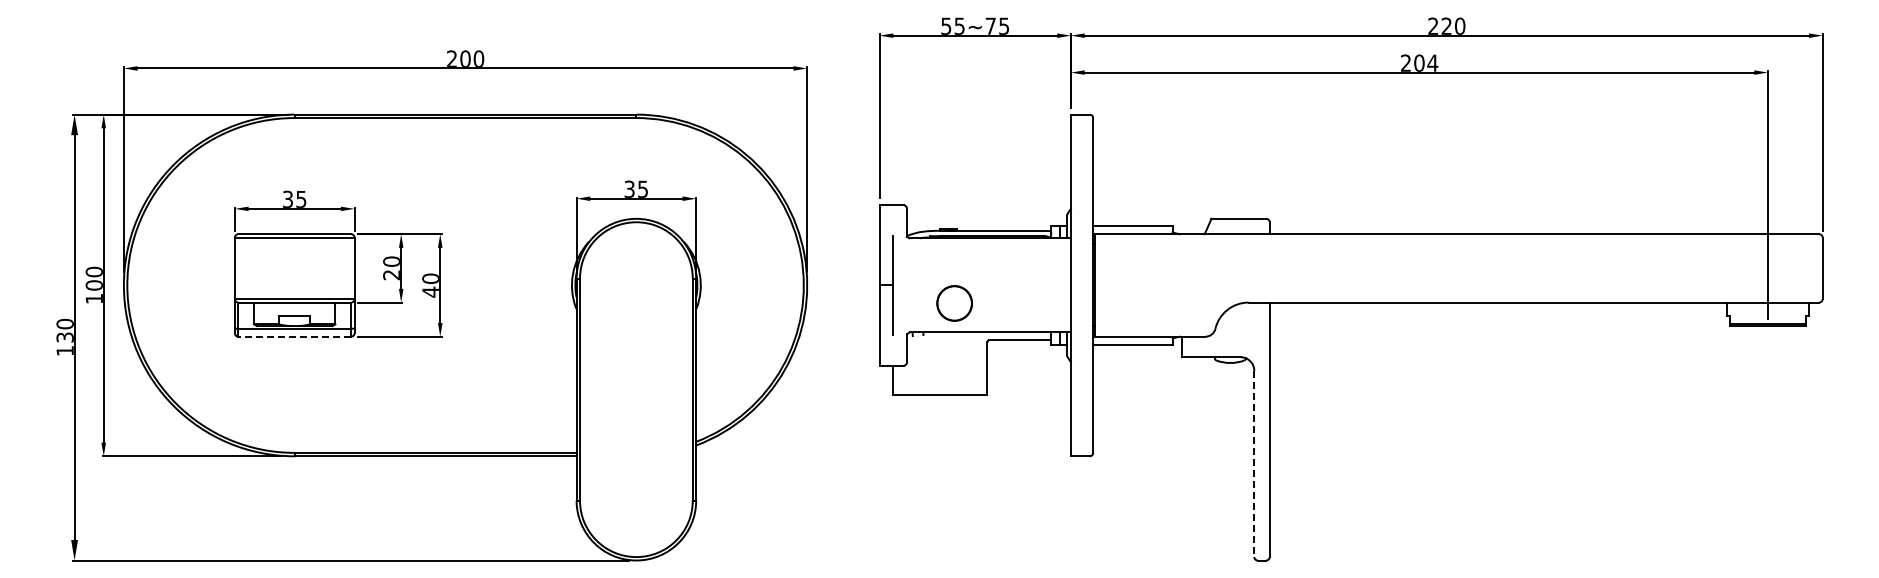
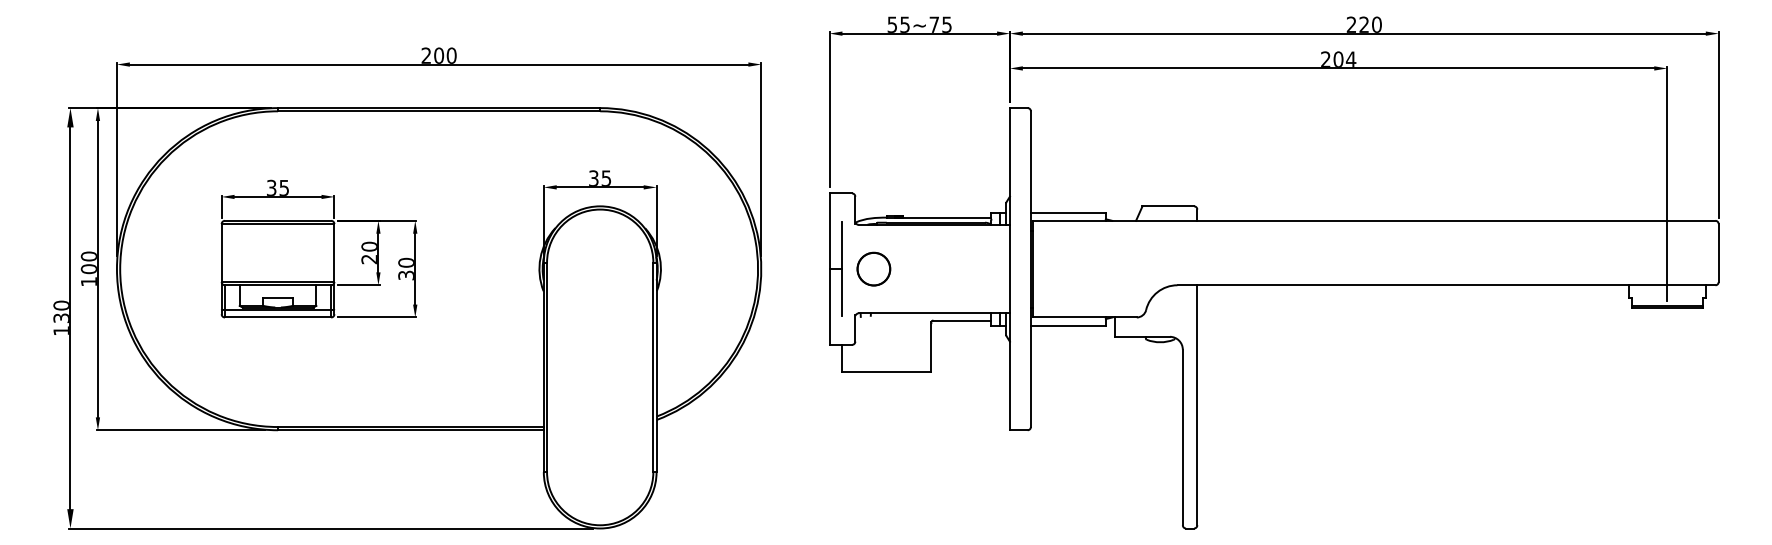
text: (430, 291) -> (406, 274), 40 -> 30
circle: (954, 303) -> (873, 269), moved
line: (294, 336) -> (277, 317), dashed -> solid
line: (1254, 464) -> (1183, 437), dashed -> solid

